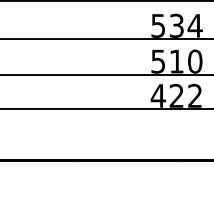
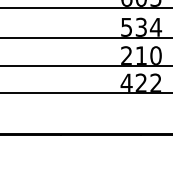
text: (158, 61) -> (126, 55), 510 -> 210

